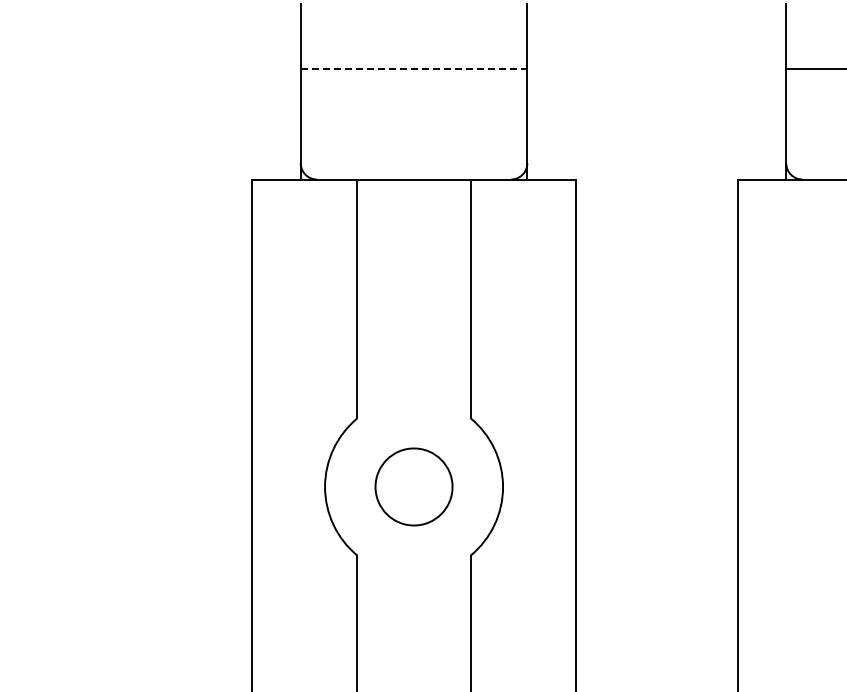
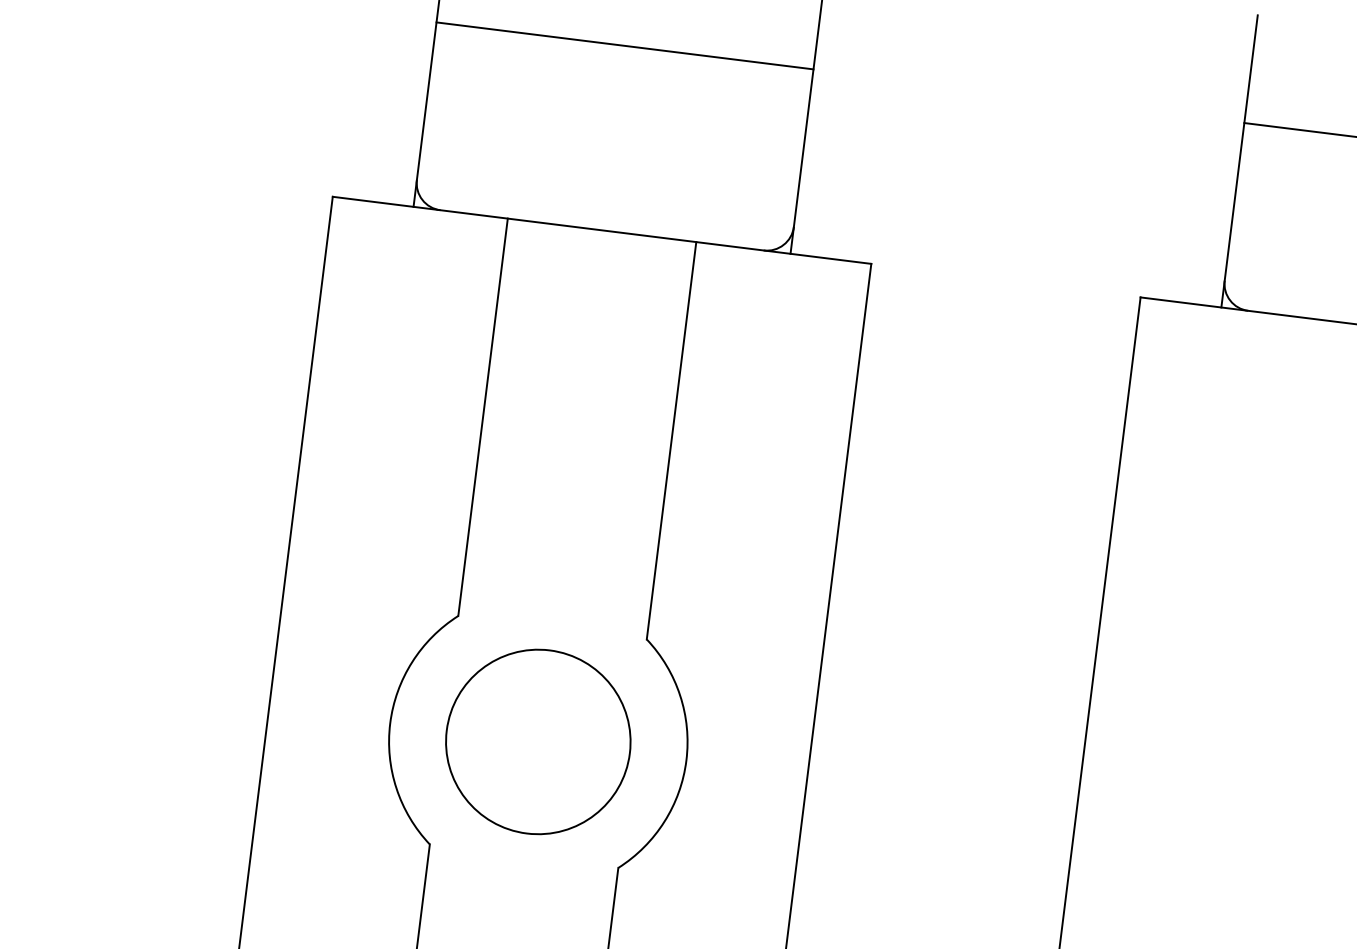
line: (414, 68) -> (625, 45), dashed -> solid
circle: (413, 486) -> (537, 741), size x1.43

